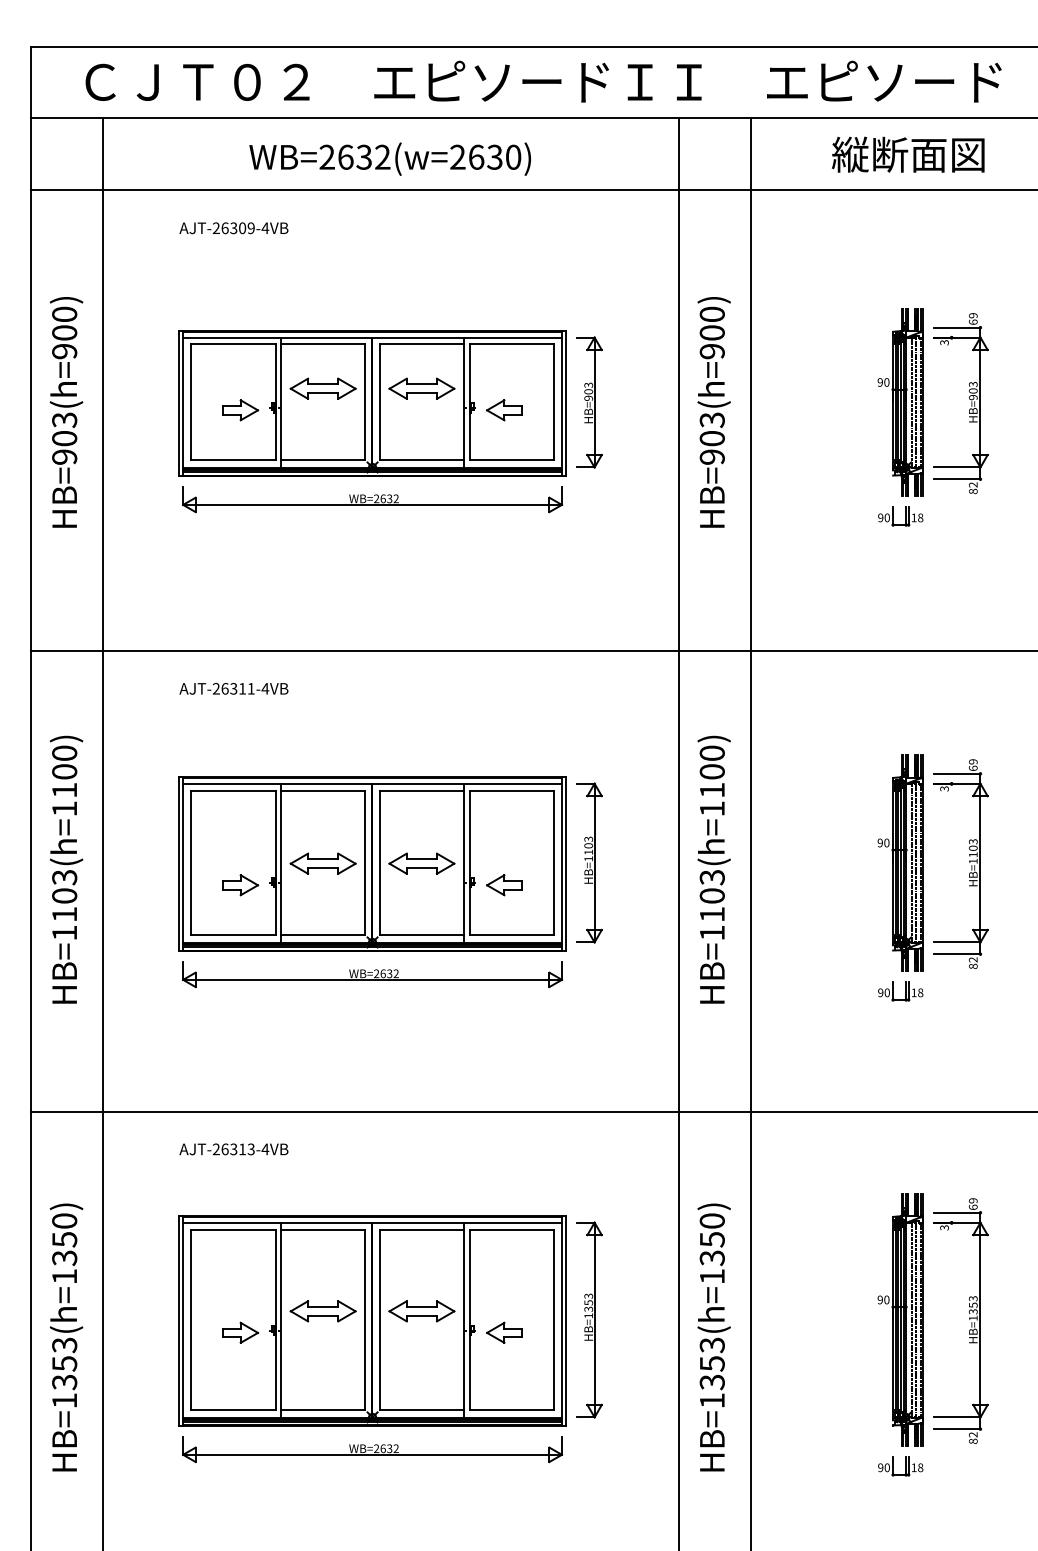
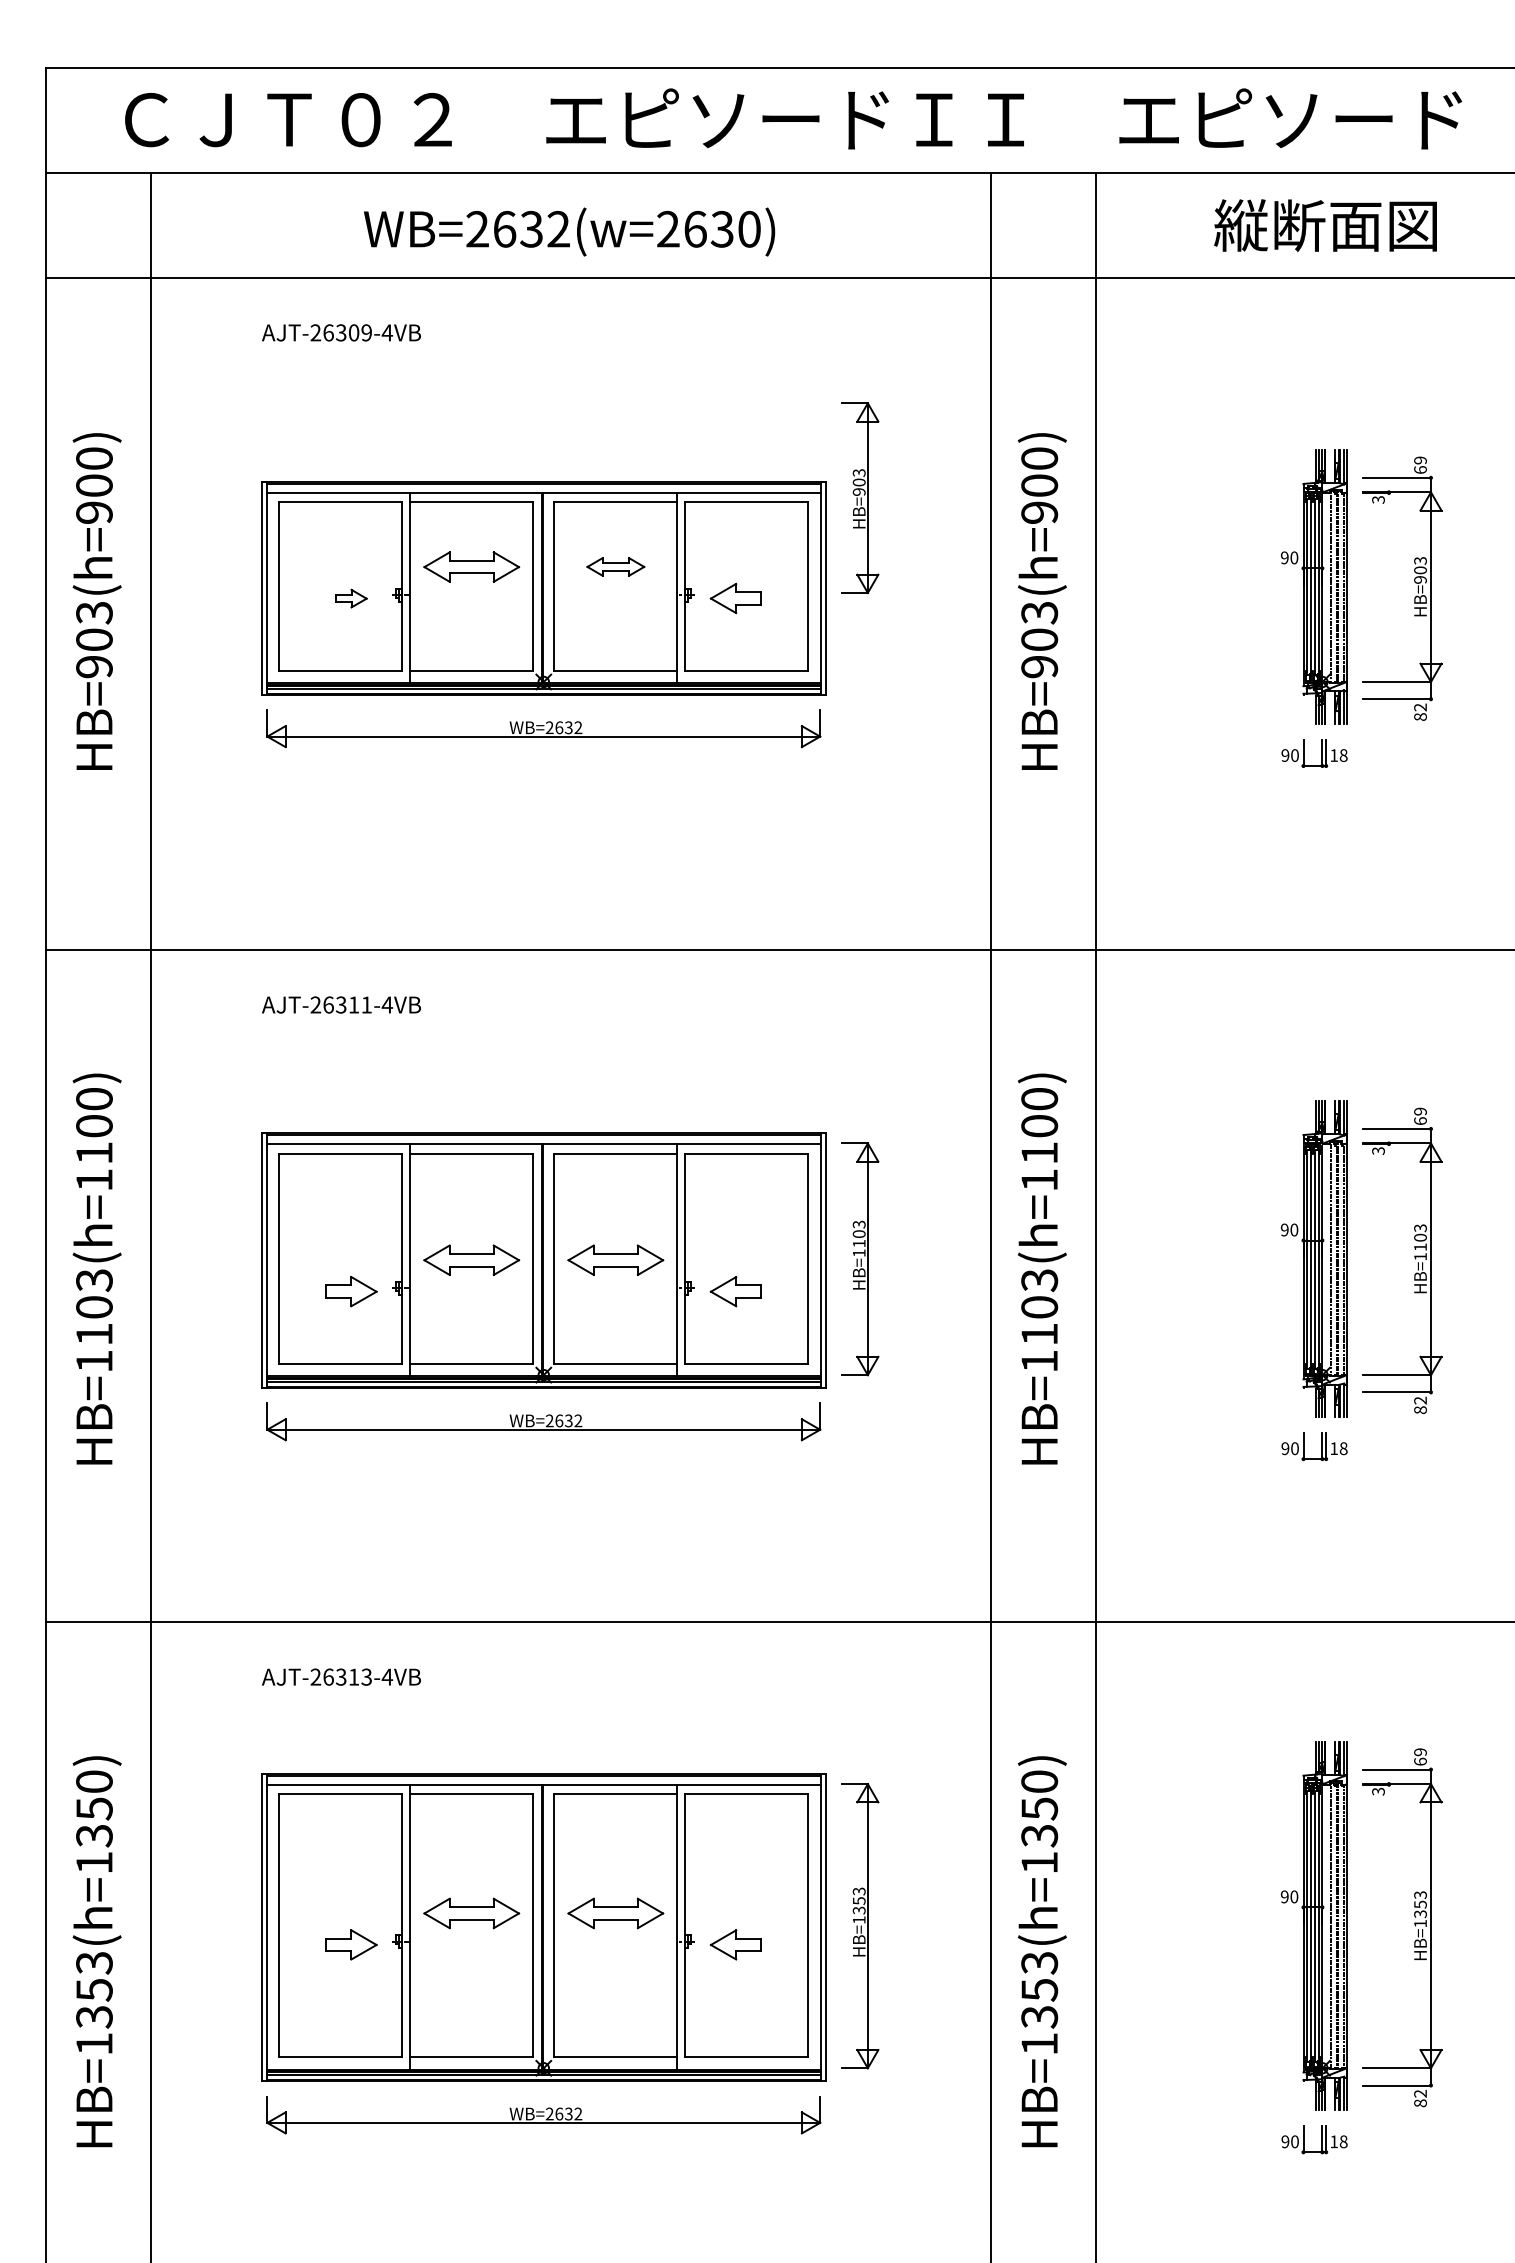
part: (421, 388) -> (615, 566), size x0.6
part: (589, 402) -> (860, 498), moved
part: (240, 410) -> (351, 598), size x0.6

